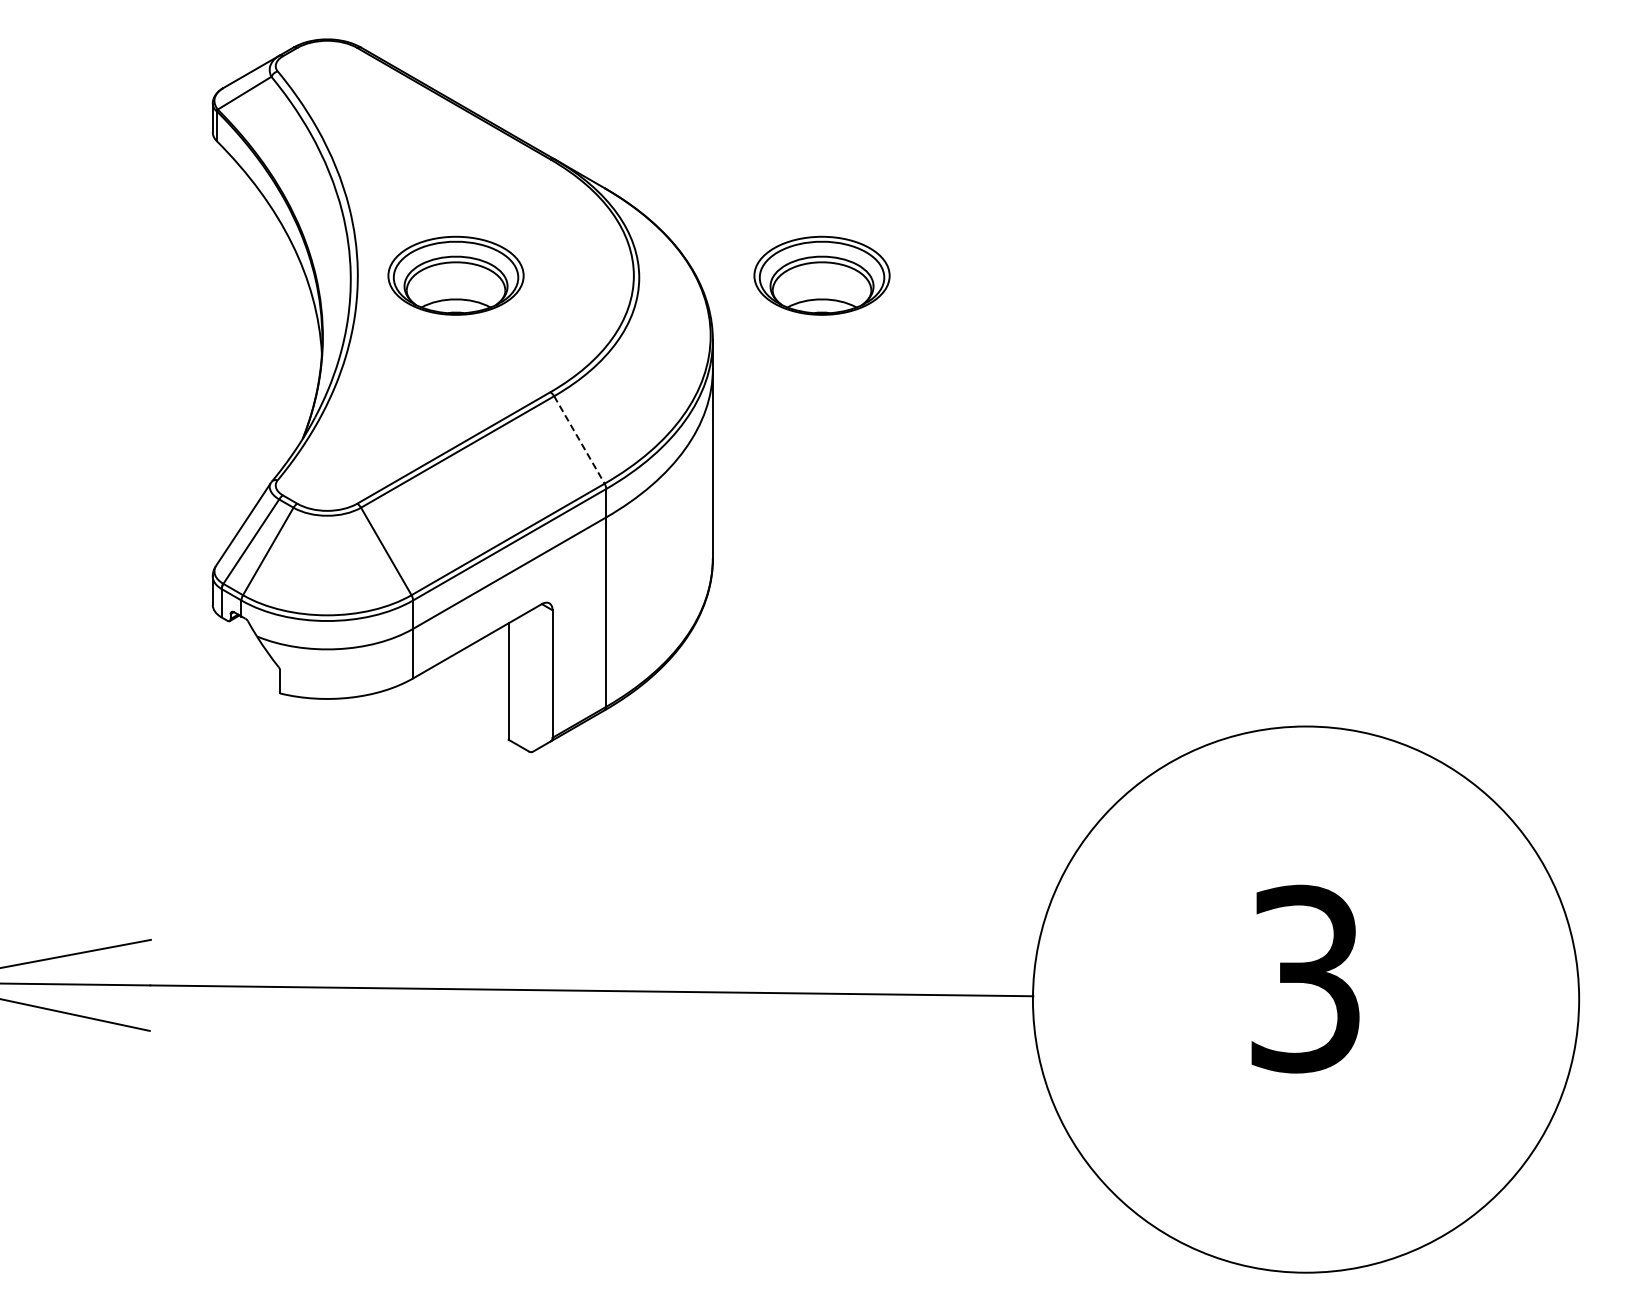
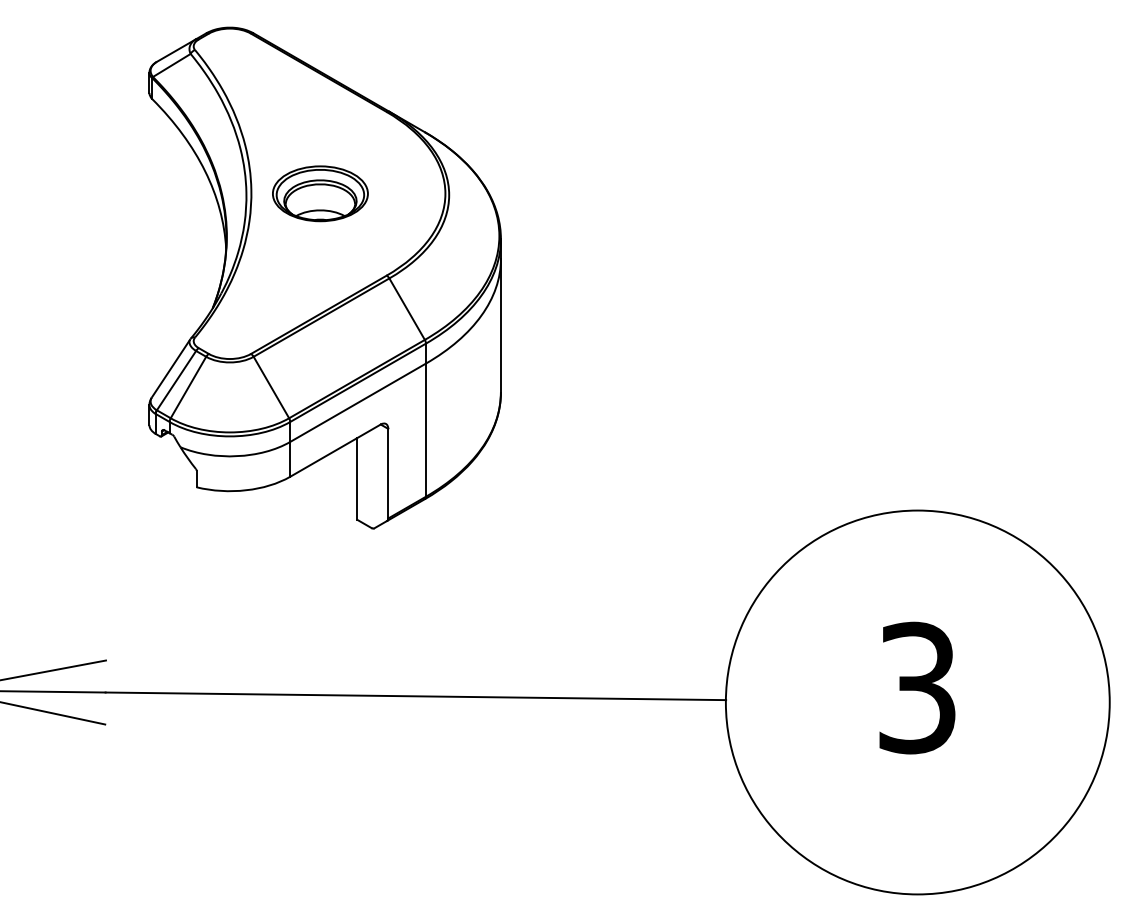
part: (821, 275) -> (577, 193), removed
line: (579, 440) -> (407, 309), dashed -> solid

